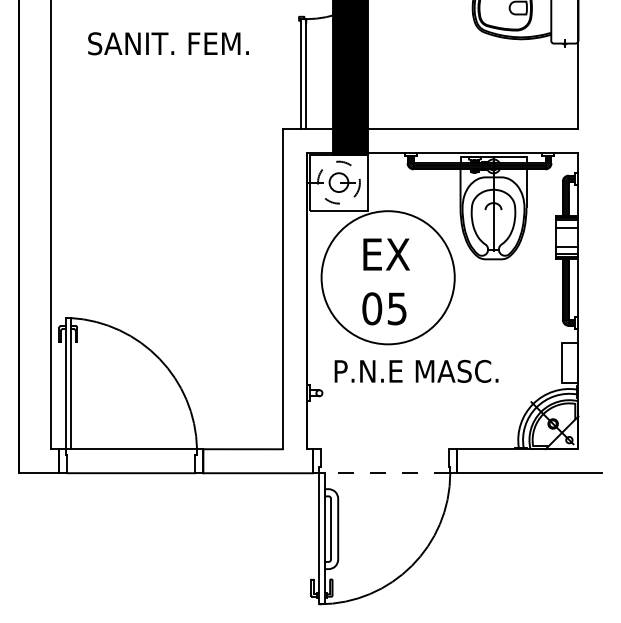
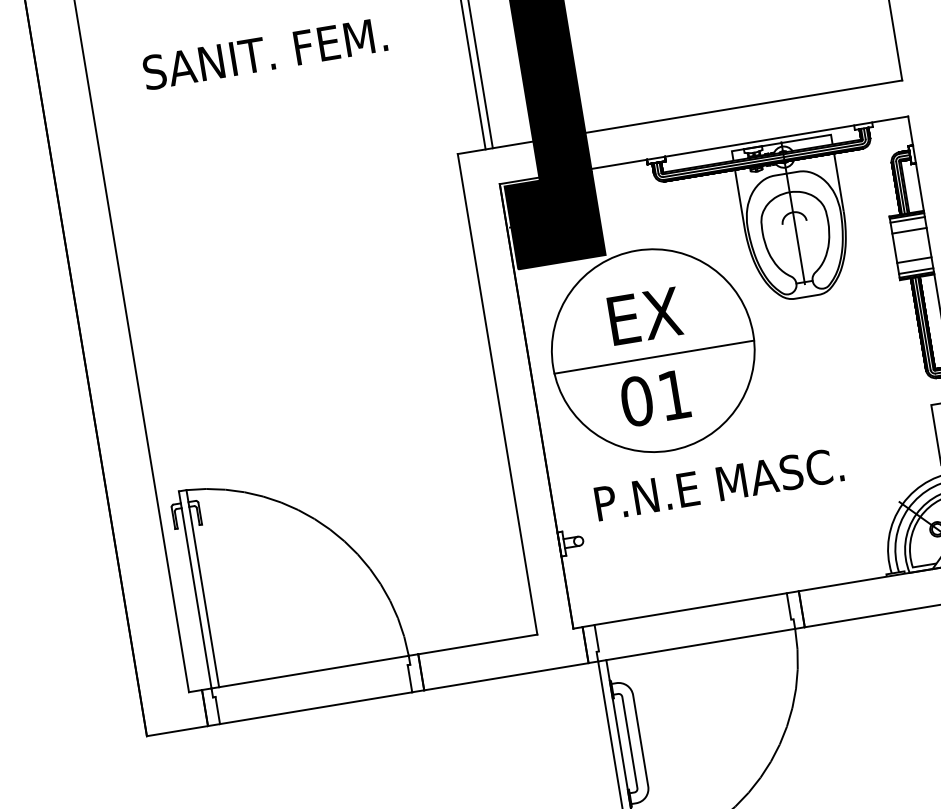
fill: (338, 182) -> (554, 219), added
line: (387, 282) -> (653, 357), added
text: (396, 308) -> (673, 394), 05 -> 01
line: (384, 449) -> (690, 609), added
line: (387, 473) -> (700, 644), dashed -> solid

